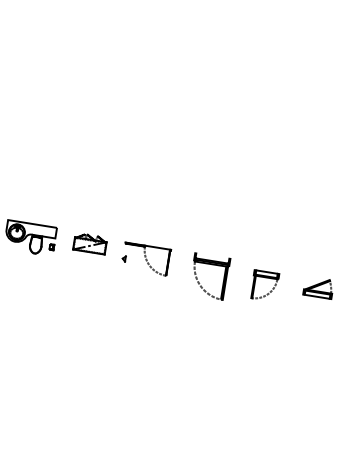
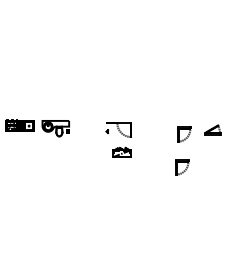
part: (89, 241) -> (121, 151), moved
part: (210, 276) -> (154, 133), removed
part: (251, 346) -> (182, 167), added

